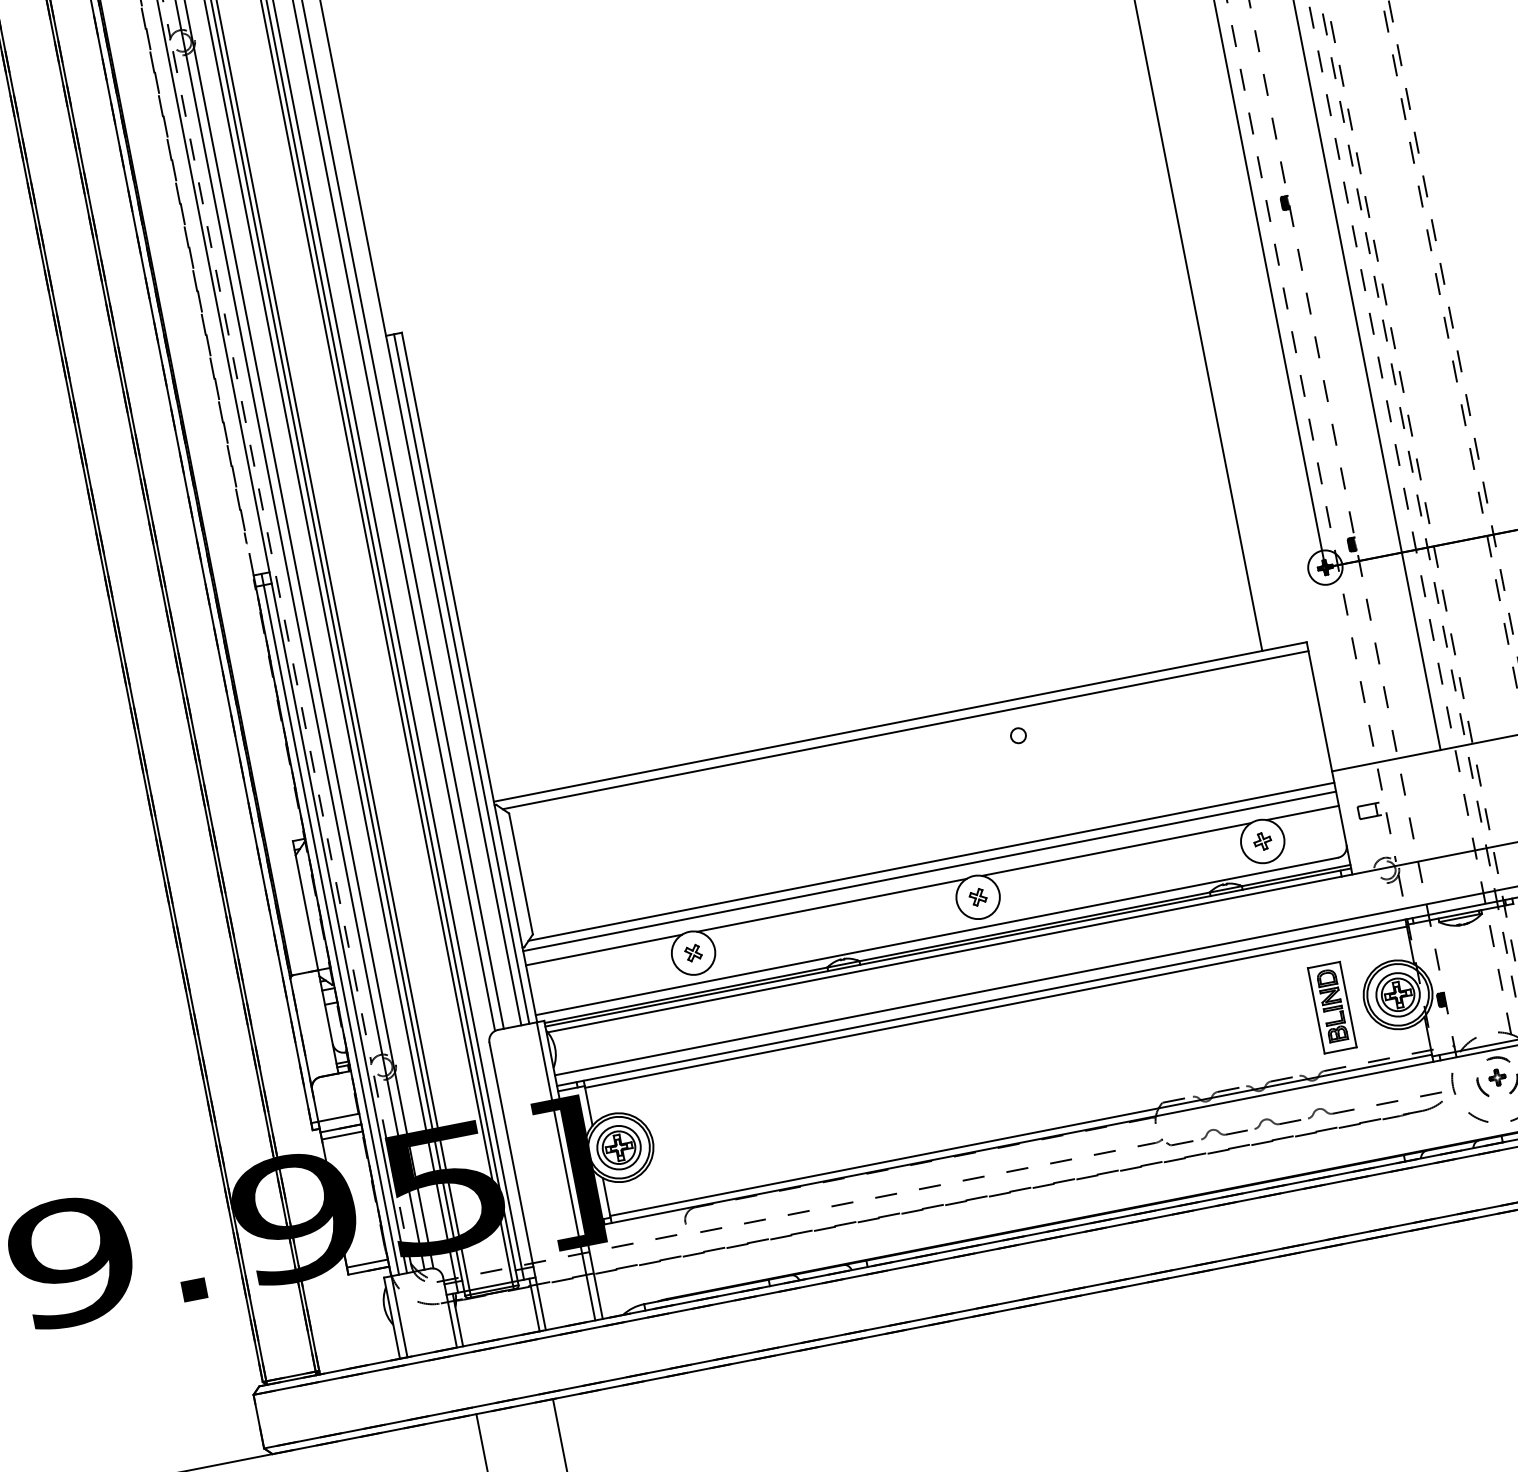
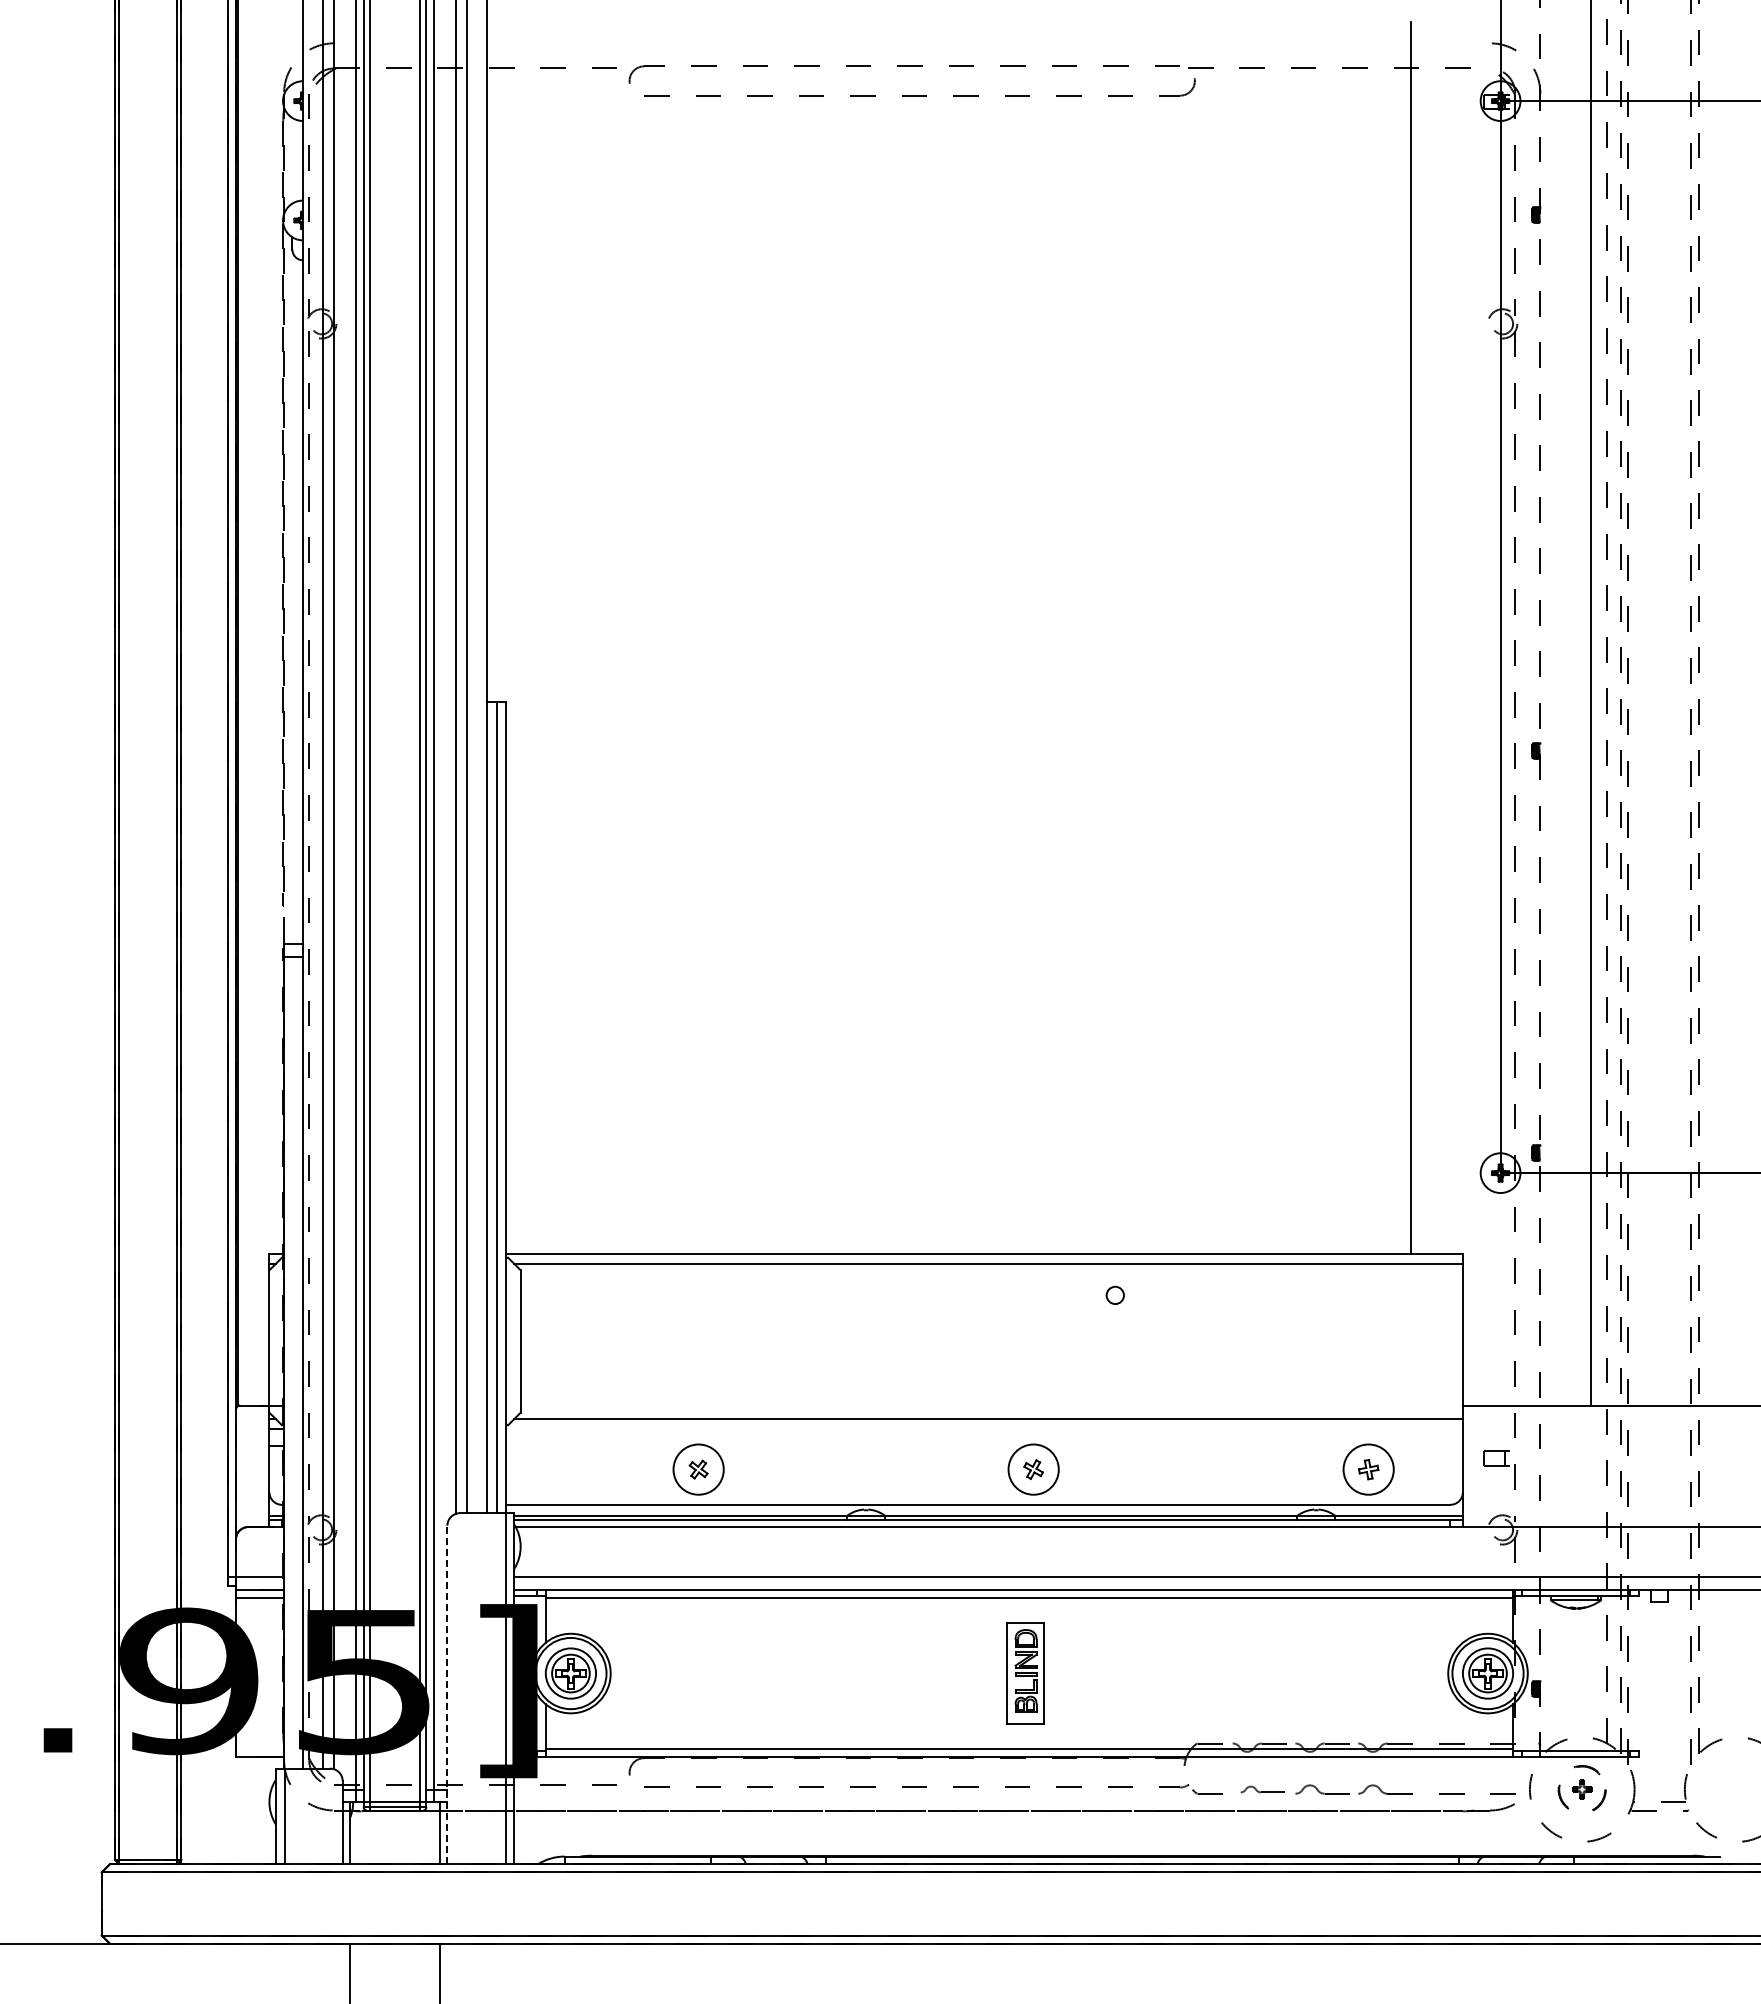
line: (1302, 813) -> (1419, 1446), removed
line: (1116, 849) -> (1200, 1446), removed
line: (929, 871) -> (984, 1429), removed
line: (831, 905) -> (865, 1446), removed
line: (330, 923) -> (293, 1355), removed
line: (603, 950) -> (597, 1446), removed
part: (1332, 1007) -> (1025, 1673), moved
part: (1223, 1131) -> (1259, 1789), size x0.7
line: (517, 1186) -> (447, 1694), solid -> dashed
line: (366, 1263) -> (259, 1748), removed

